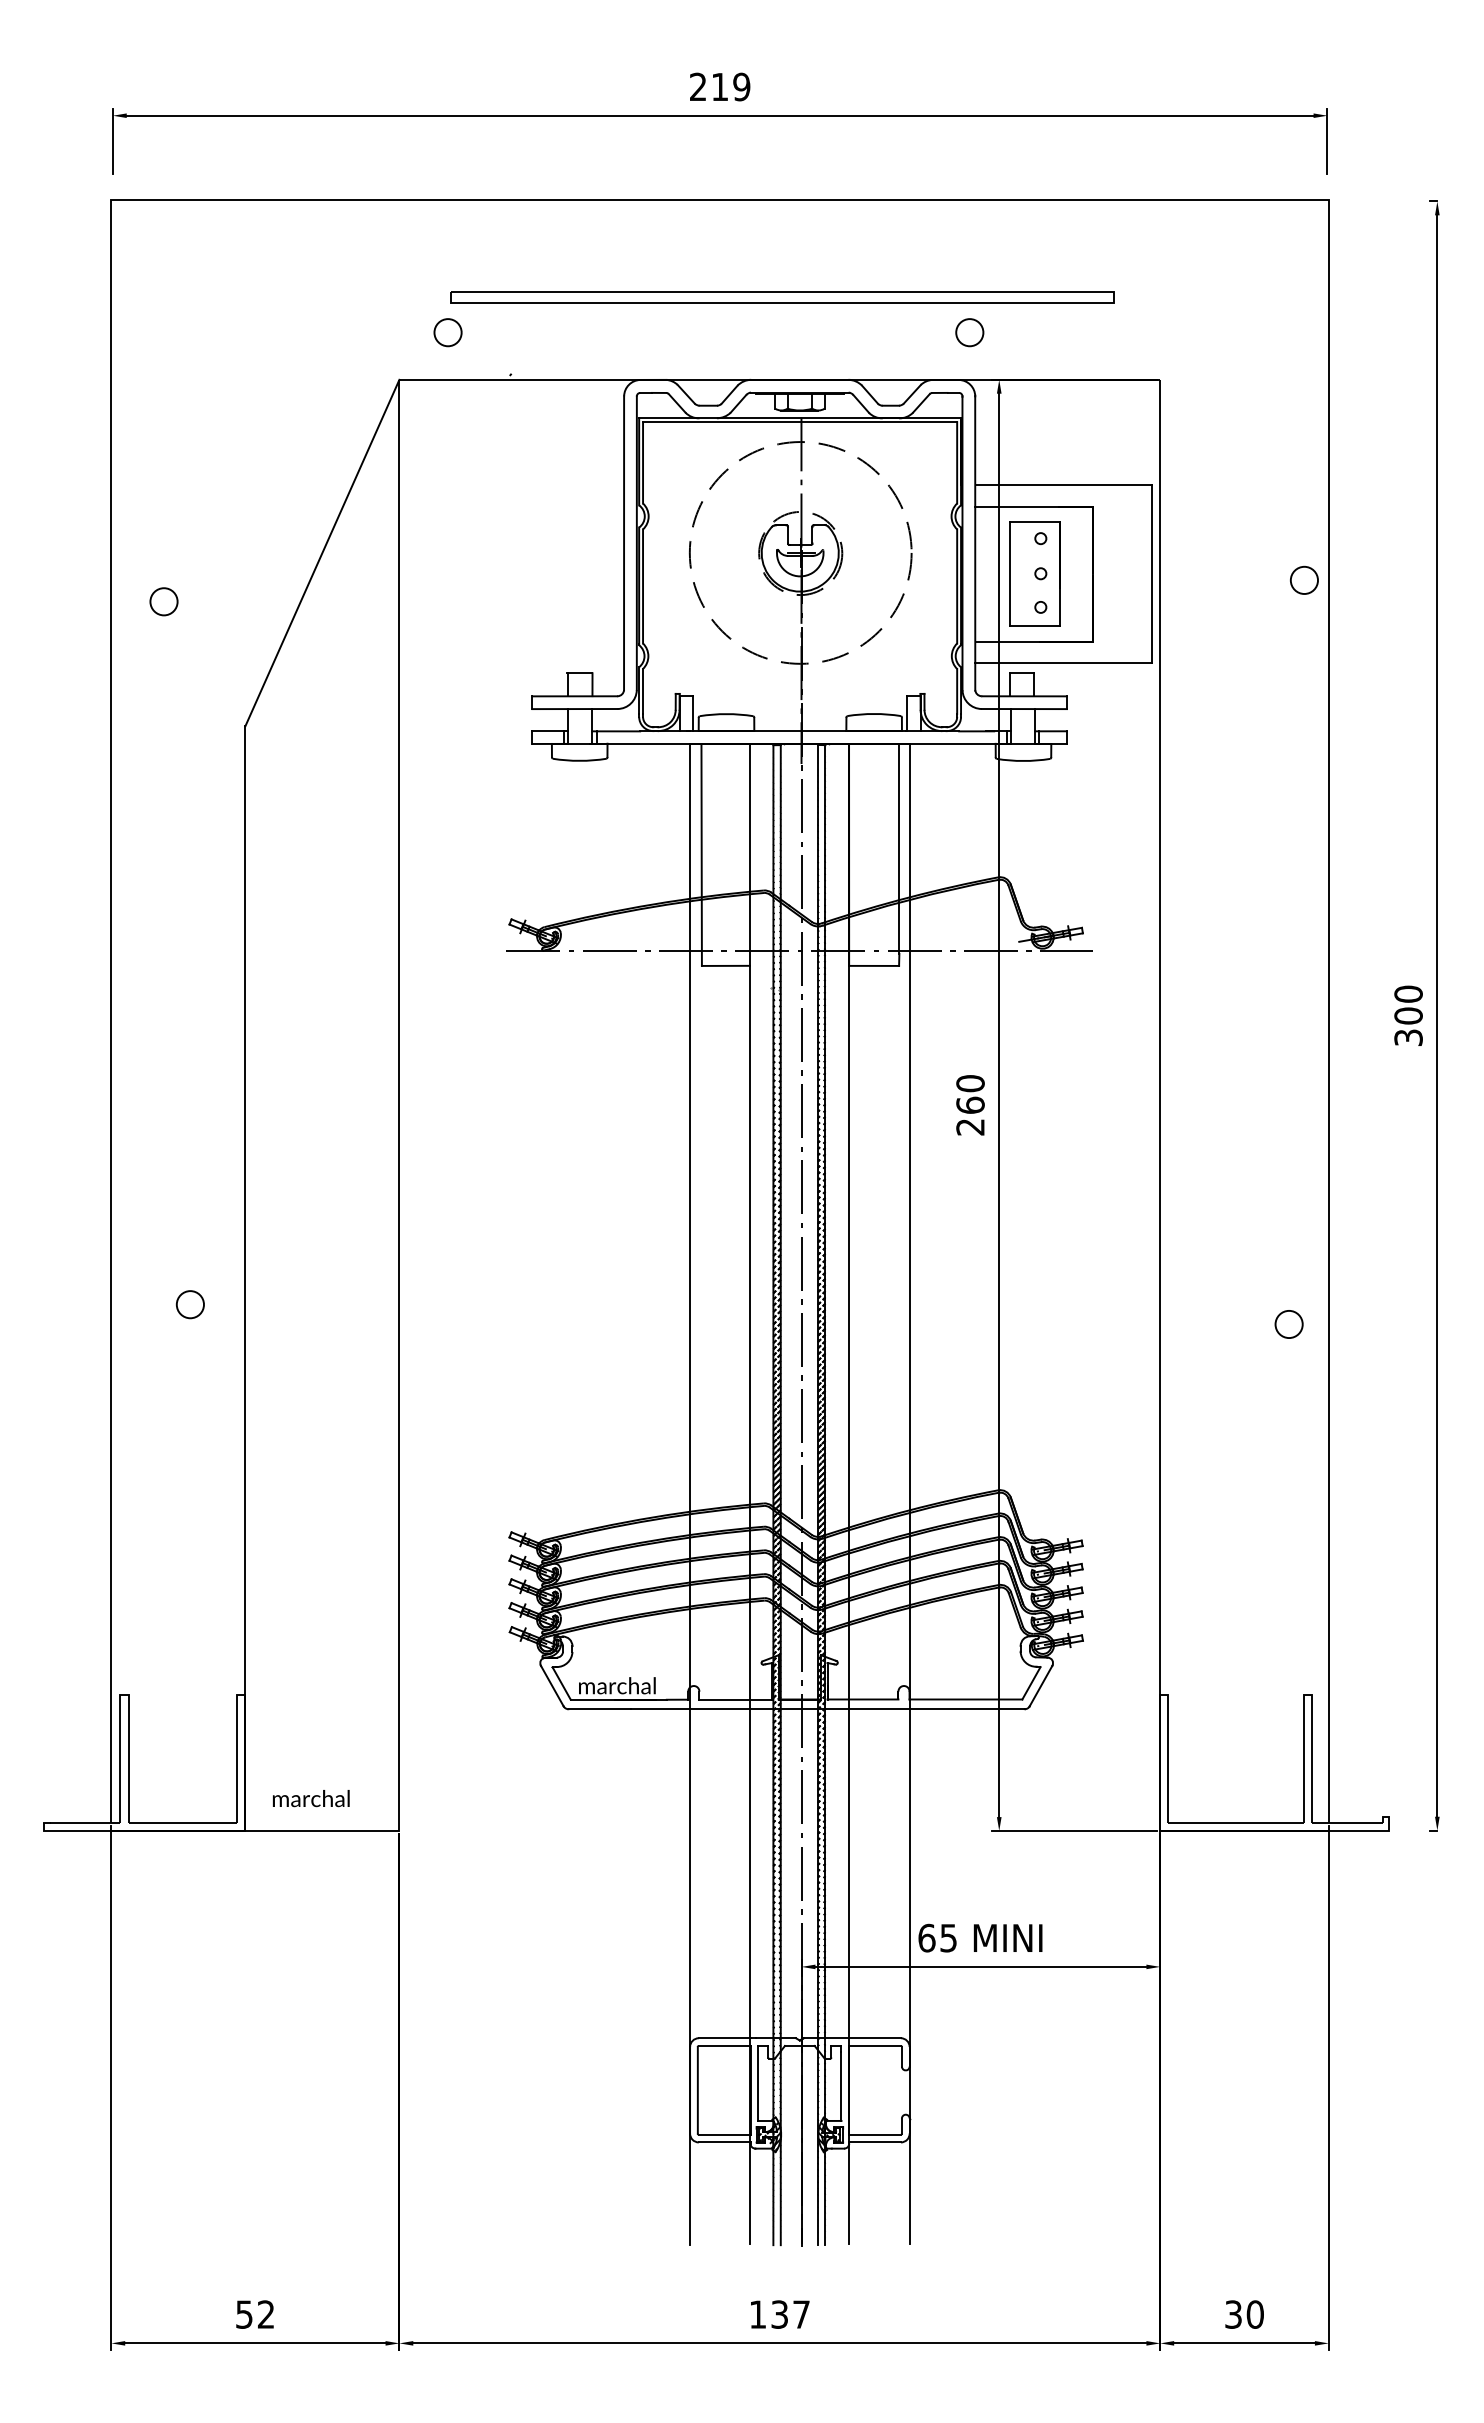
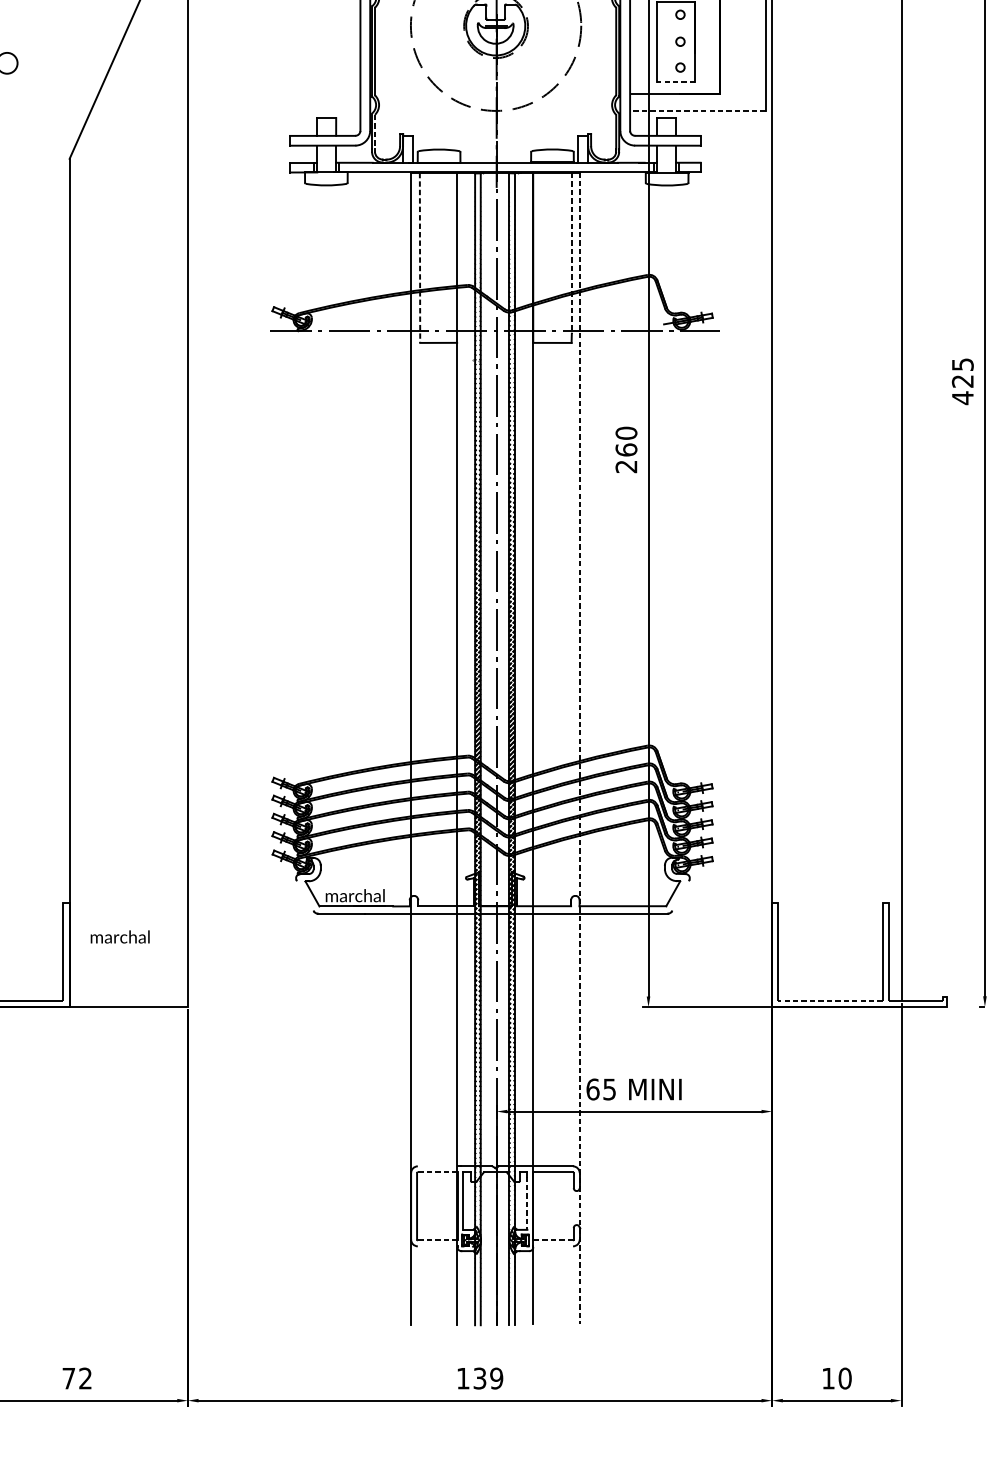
circle: (1304, 579) -> (882, 46), removed
line: (1034, 626) -> (675, 82), solid -> dashed
line: (1062, 663) -> (697, 110), solid -> dashed
line: (643, 691) -> (375, 132), solid -> dashed
line: (899, 849) -> (571, 253), solid -> dashed
line: (701, 855) -> (419, 258), solid -> dashed
text: (1408, 1015) -> (962, 380), 300 -> 425
circle: (189, 1304) -> (26, 602), removed
circle: (1288, 1324) -> (870, 618), removed
line: (909, 1493) -> (579, 748), solid -> dashed
line: (552, 1685) -> (305, 895), removed
line: (1040, 1685) -> (680, 895), removed
text: (311, 1798) -> (120, 936), moved
line: (1236, 1822) -> (830, 1000), solid -> dashed
line: (724, 2038) -> (437, 1166), removed
line: (724, 2045) -> (437, 1171), solid -> dashed
line: (841, 2086) -> (527, 1203), solid -> dashed
line: (724, 2134) -> (437, 1240), solid -> dashed
line: (875, 2134) -> (553, 1240), solid -> dashed
line: (724, 2142) -> (437, 1246), removed
line: (874, 2142) -> (552, 1246), removed
text: (244, 2314) -> (68, 1378), 52 -> 72
text: (801, 2314) -> (496, 1378), 137 -> 139
text: (1233, 2314) -> (828, 1378), 30 -> 10

